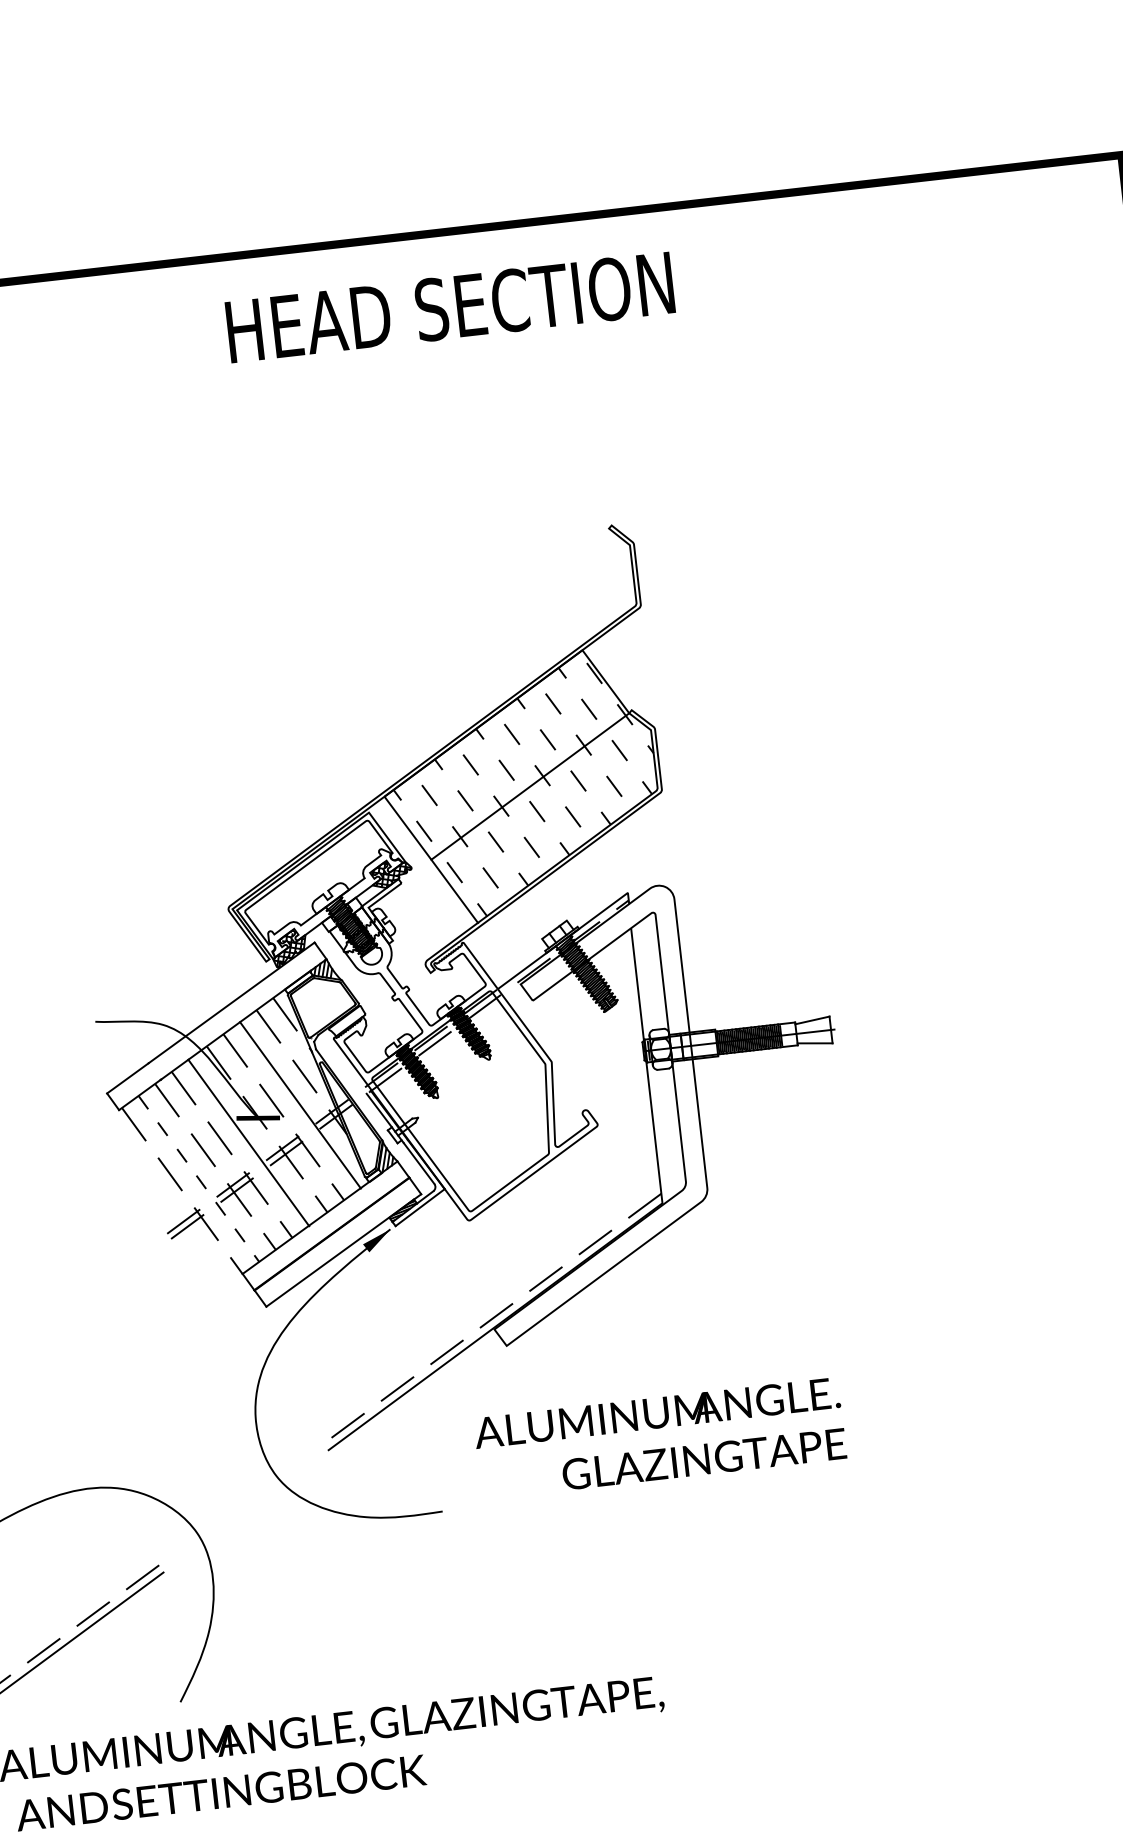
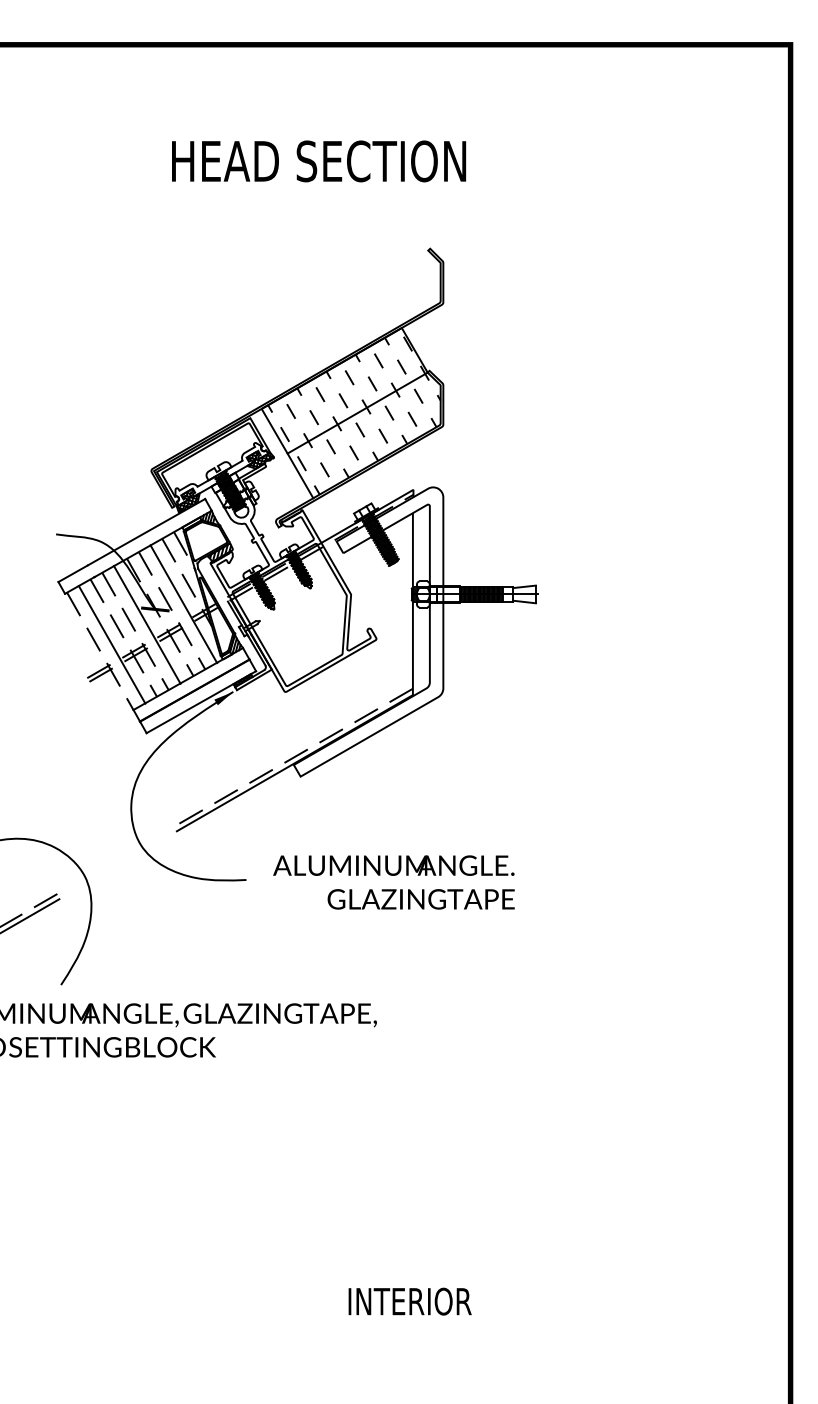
text: (451, 307) -> (319, 161), moved
hatch: (346, 1020) -> (220, 552), added
line: (199, 1178) -> (112, 644), dashed -> solid
text: (659, 1438) -> (393, 882), moved

